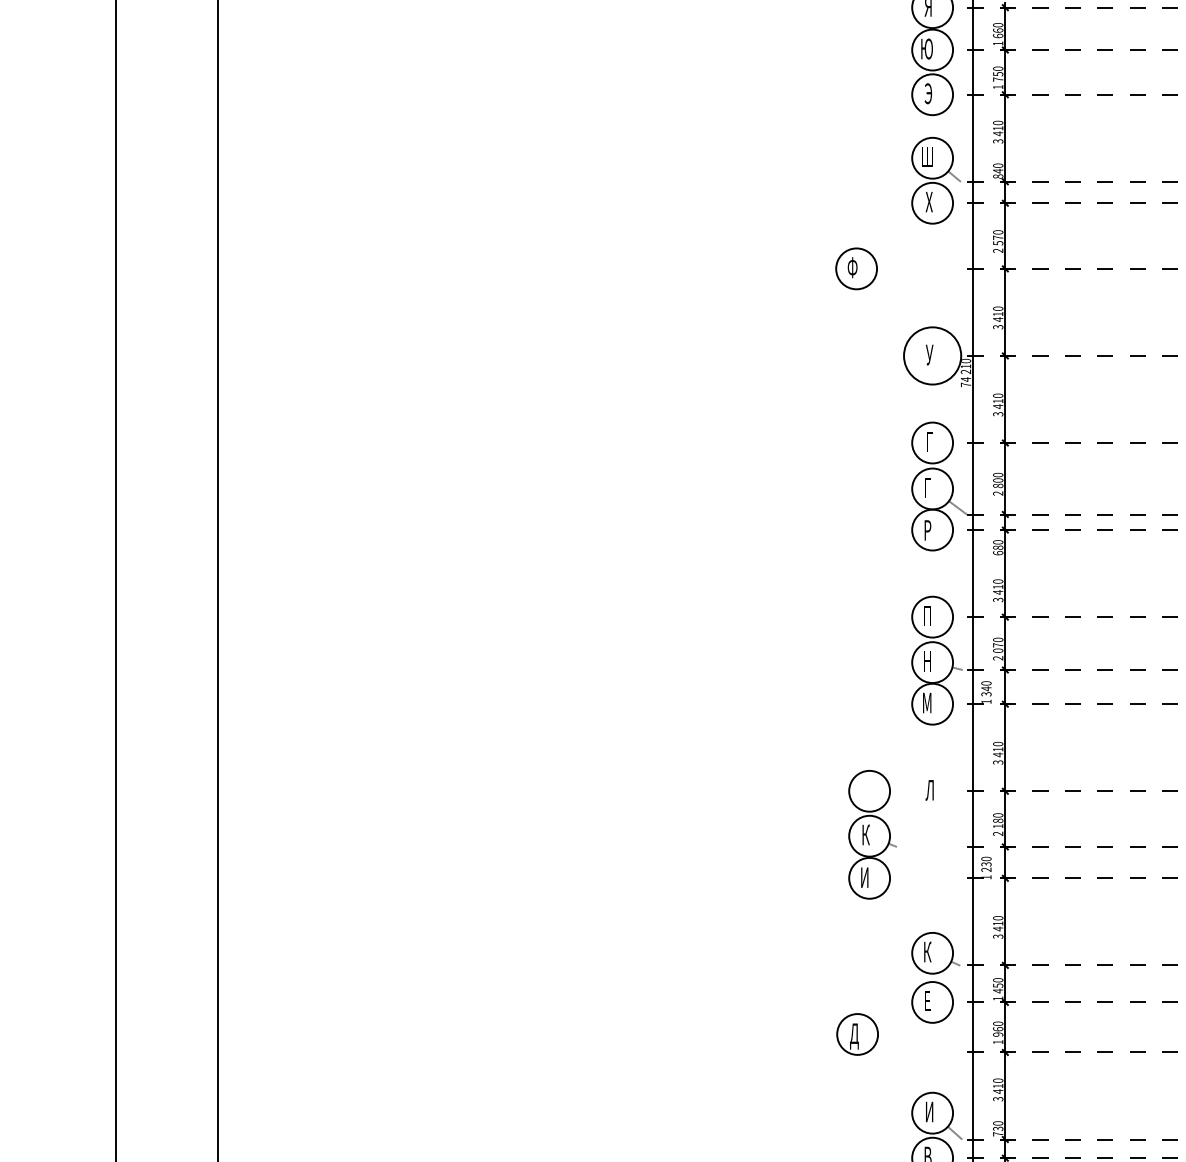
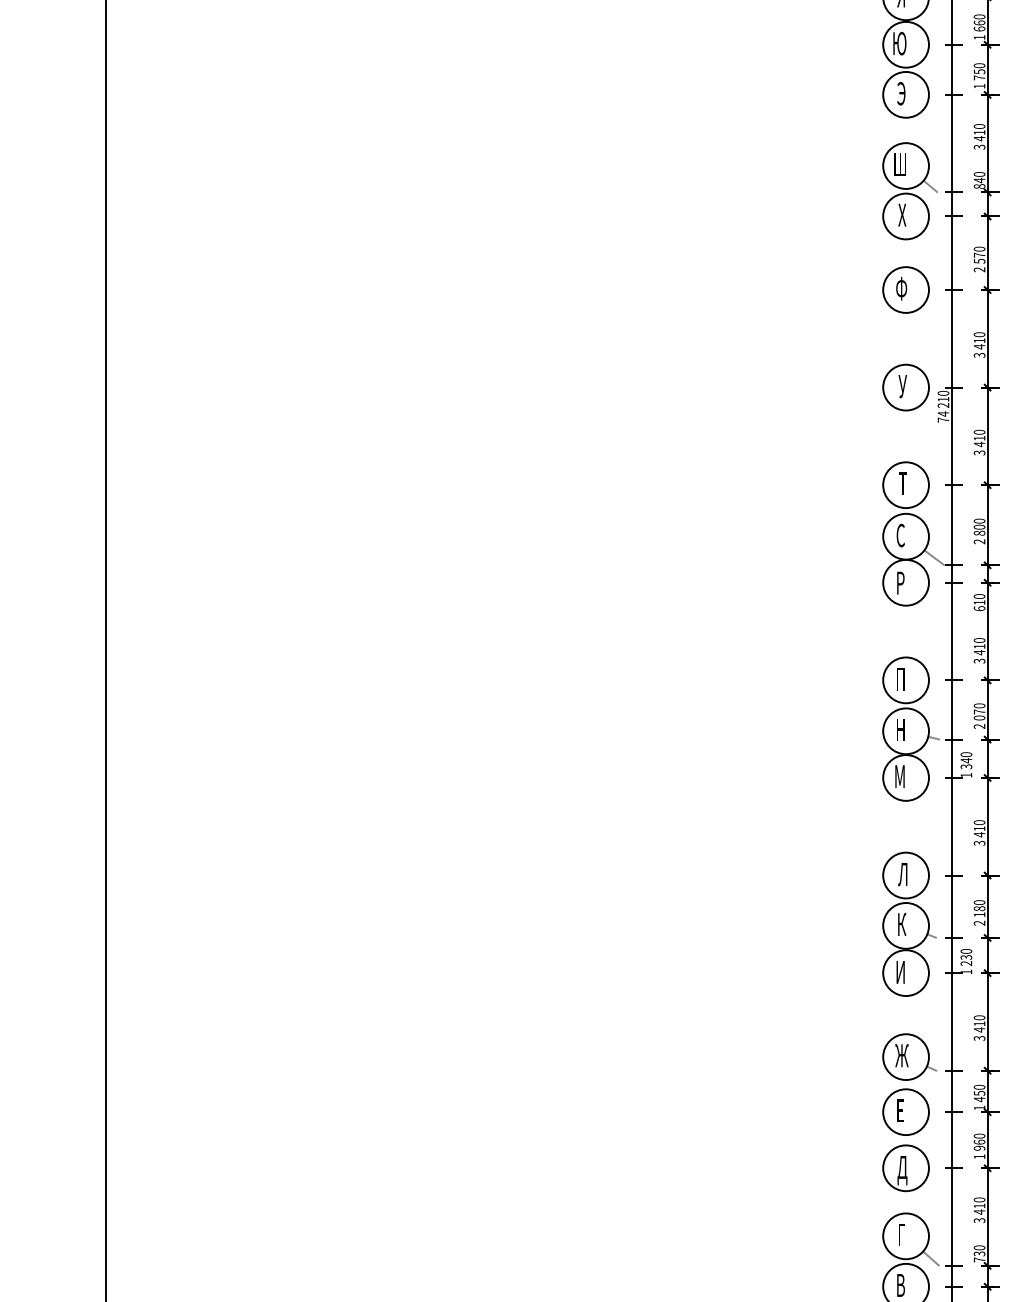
part: (856, 268) -> (905, 289), moved
circle: (932, 355) -> (905, 387), size x0.71
text: (929, 441) -> (902, 483), Г -> Т
text: (927, 487) -> (900, 535), Г -> С
text: (998, 547) -> (979, 602), 680 -> 610
part: (872, 834) -> (909, 923), moved
text: (928, 951) -> (901, 1055), К -> Ж
part: (857, 1034) -> (905, 1168), moved
text: (929, 1111) -> (902, 1234), И -> Г

